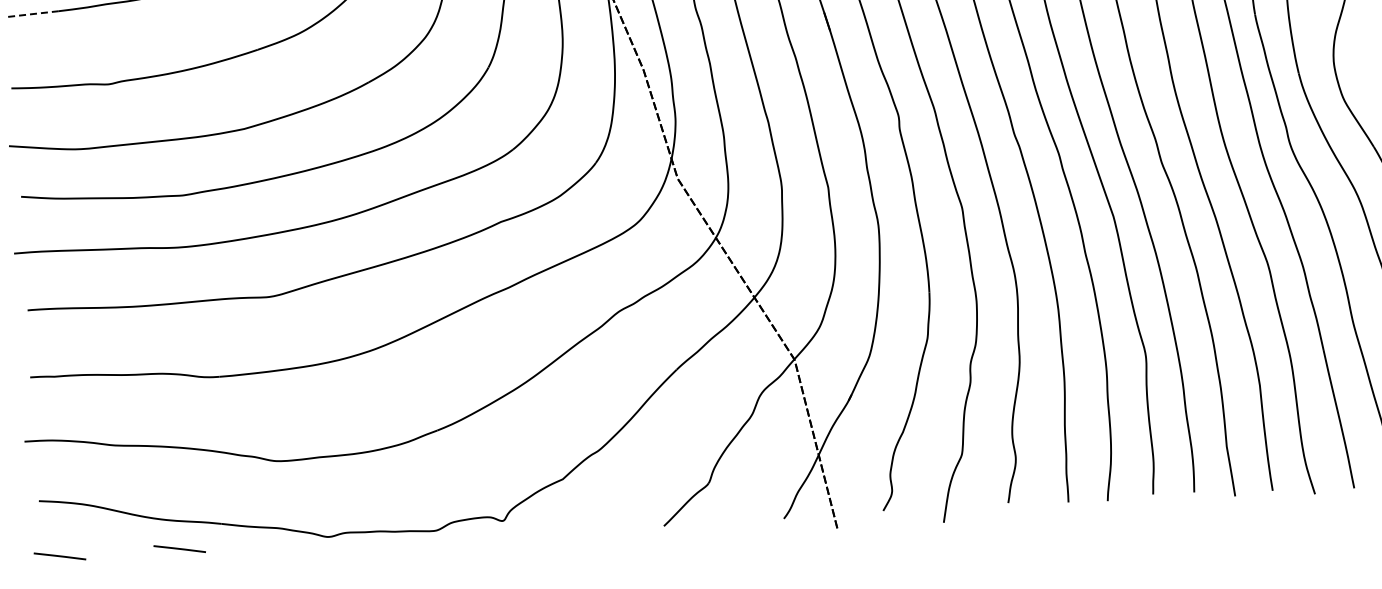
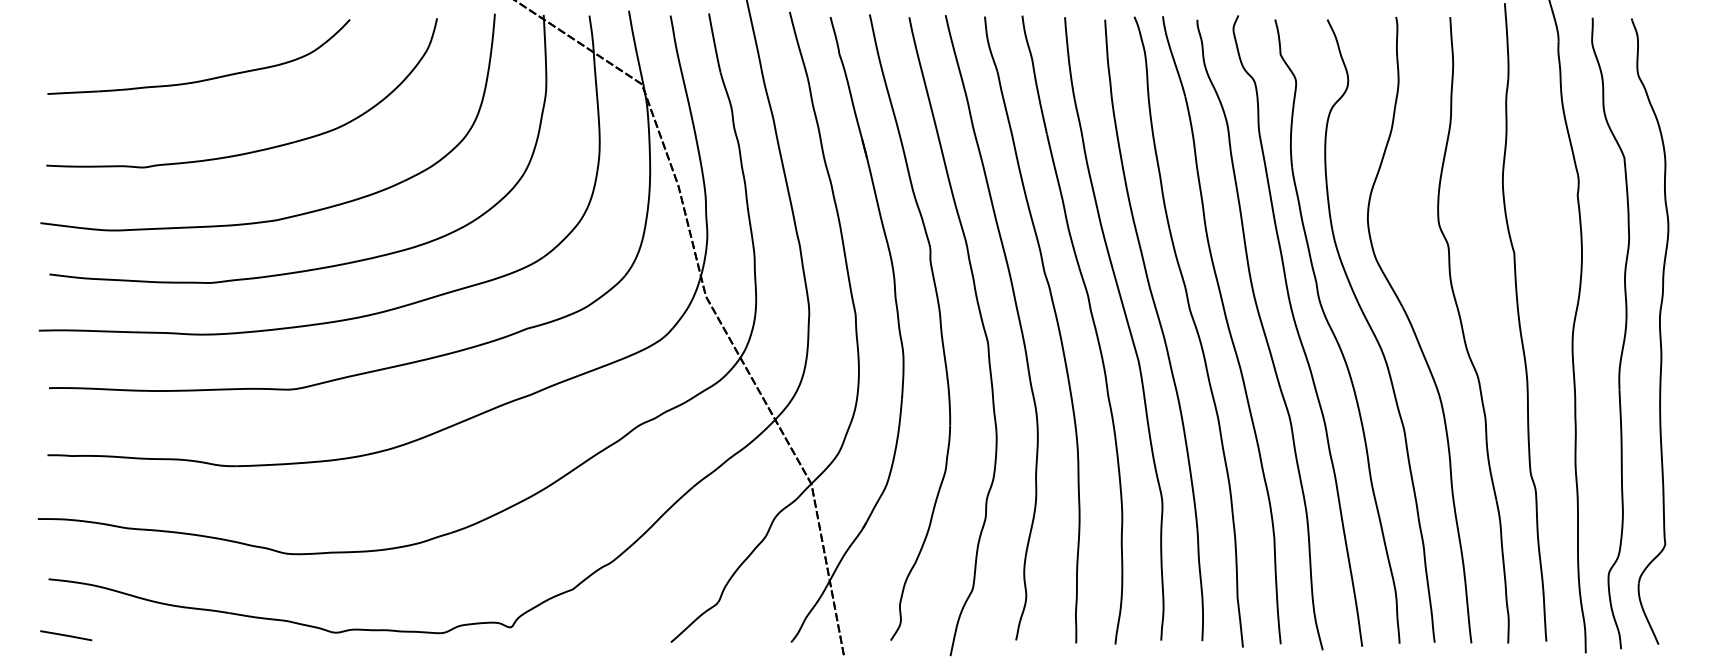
line: (33, 13) -> (72, 92), dashed -> solid
line: (179, 548) -> (186, 635), removed

